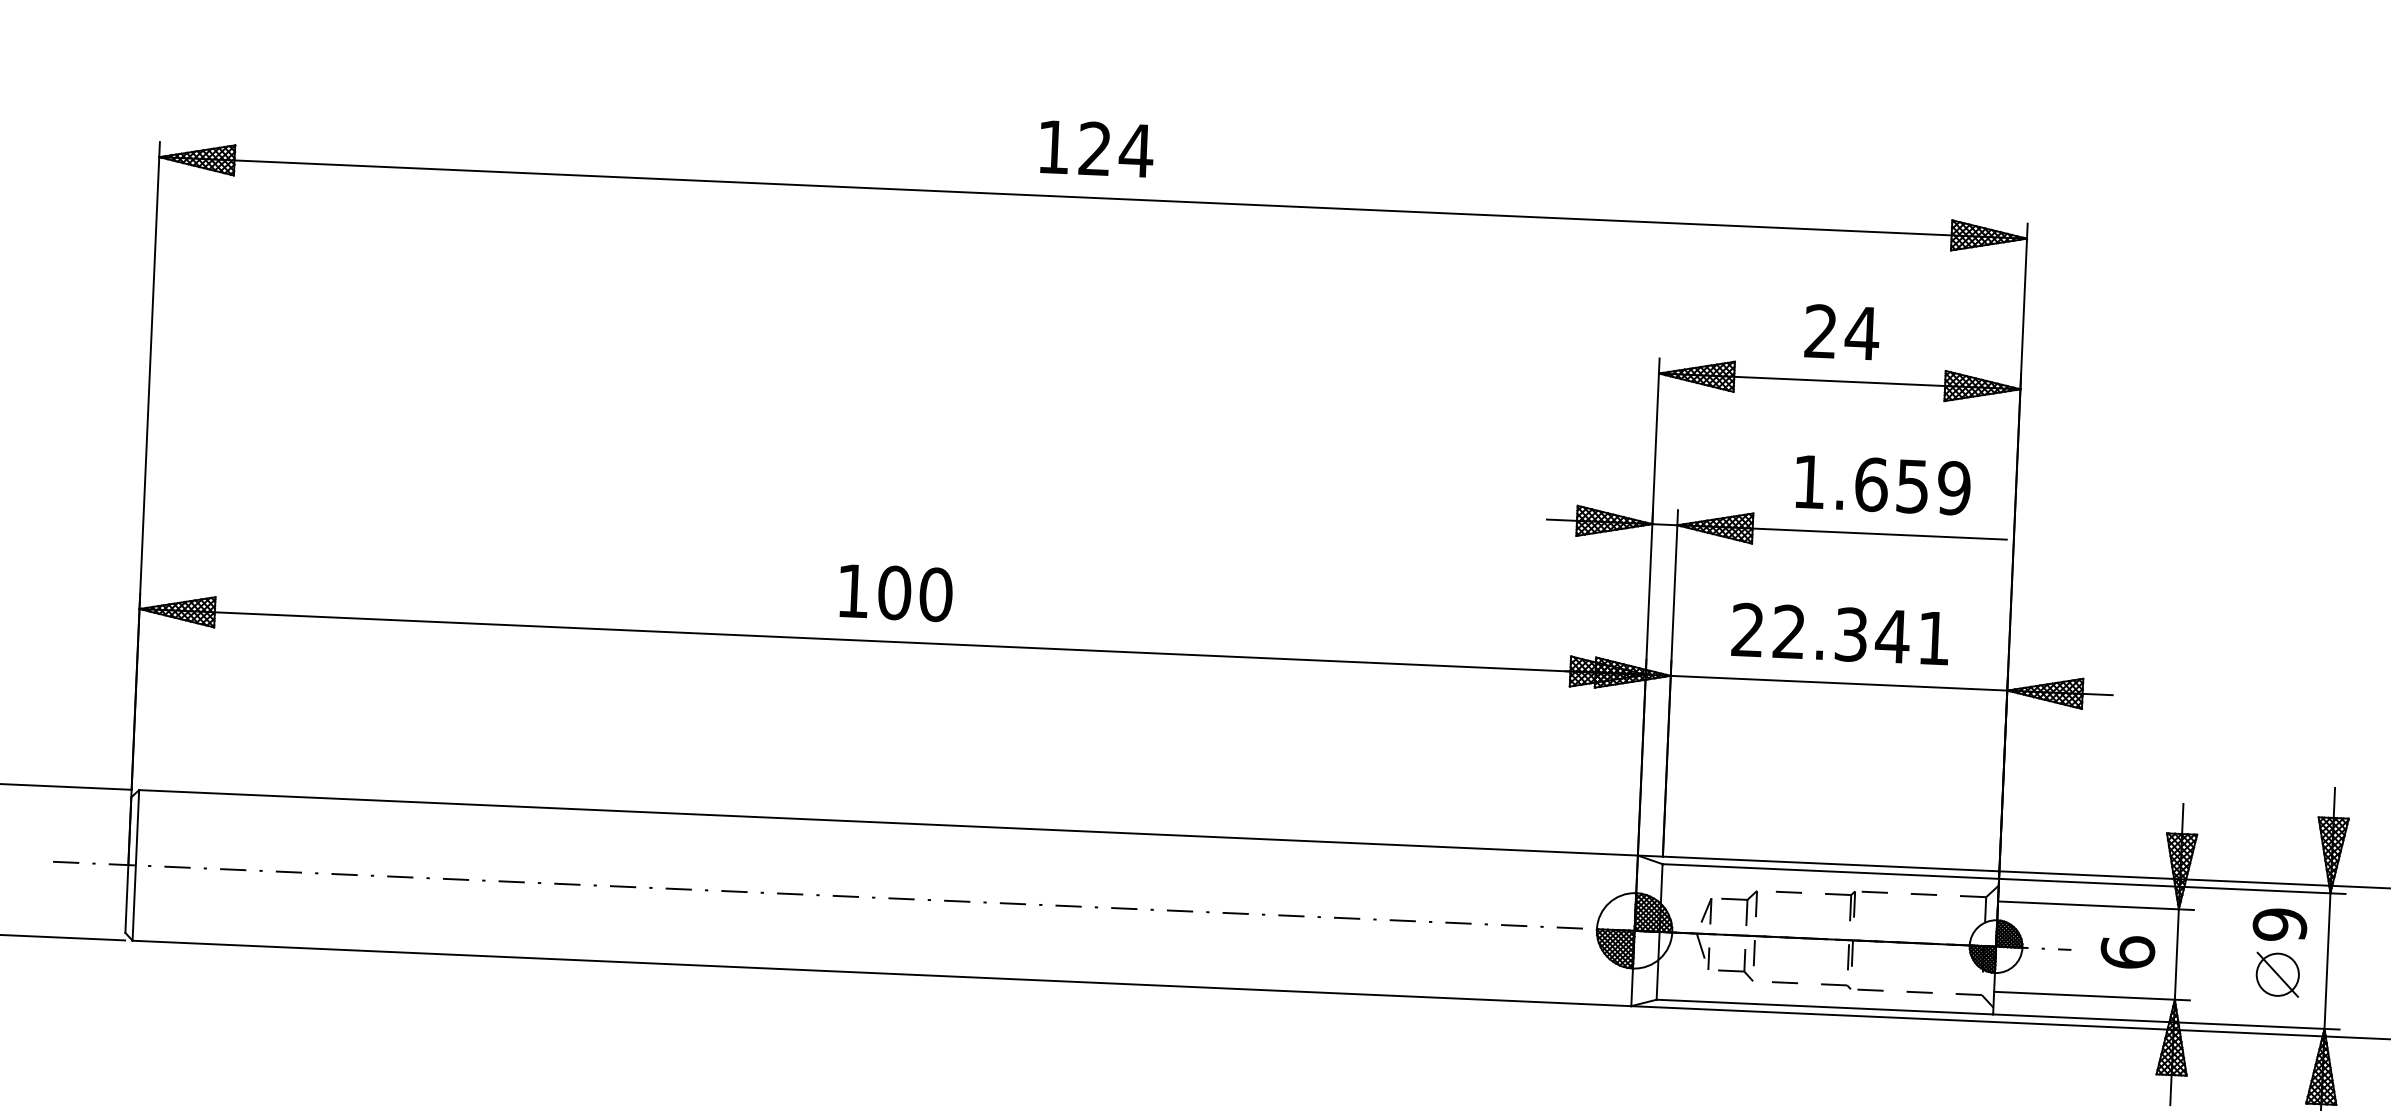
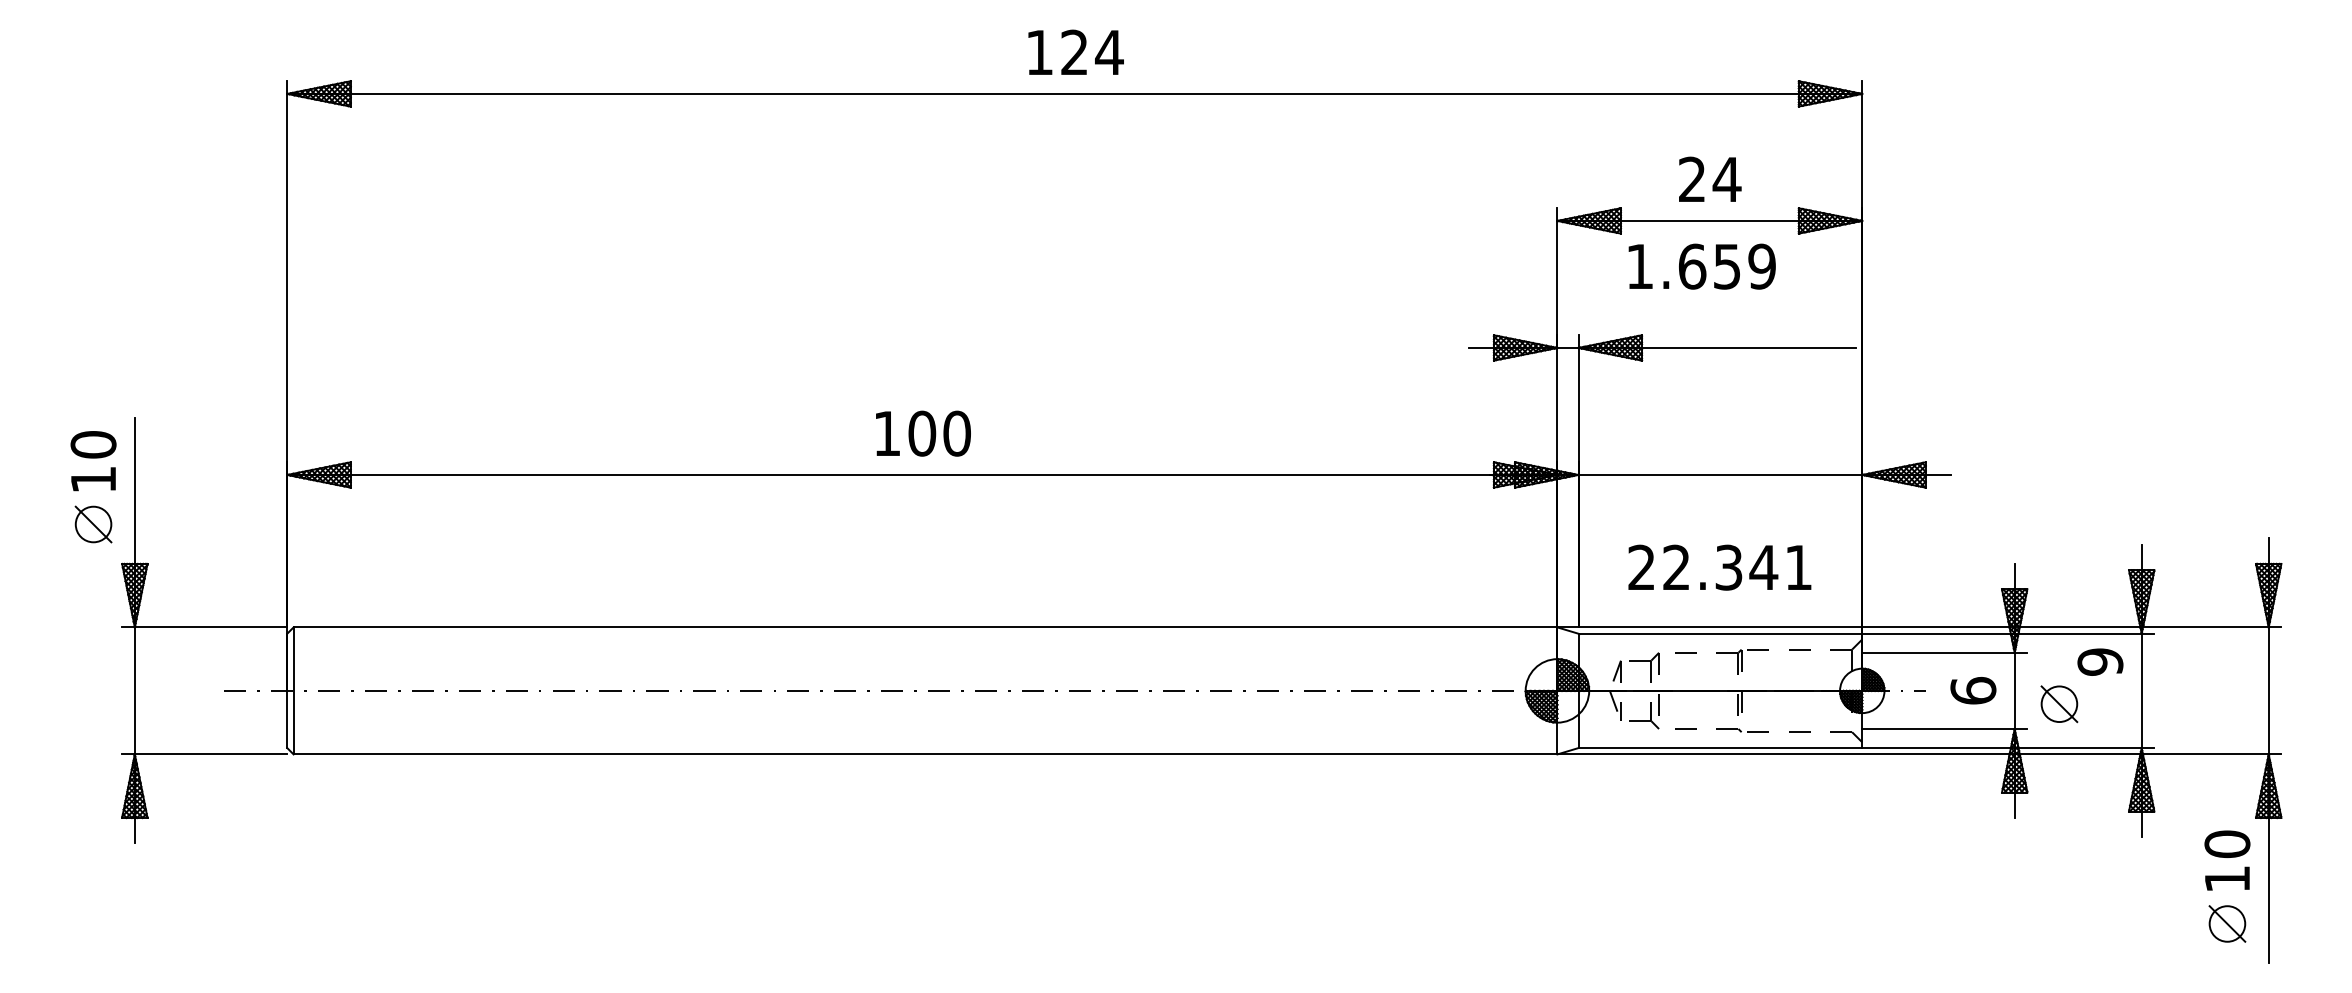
text: (1882, 484) -> (1701, 266), moved
text: (1840, 633) -> (1719, 567), moved
part: (2277, 975) -> (2059, 704), moved

